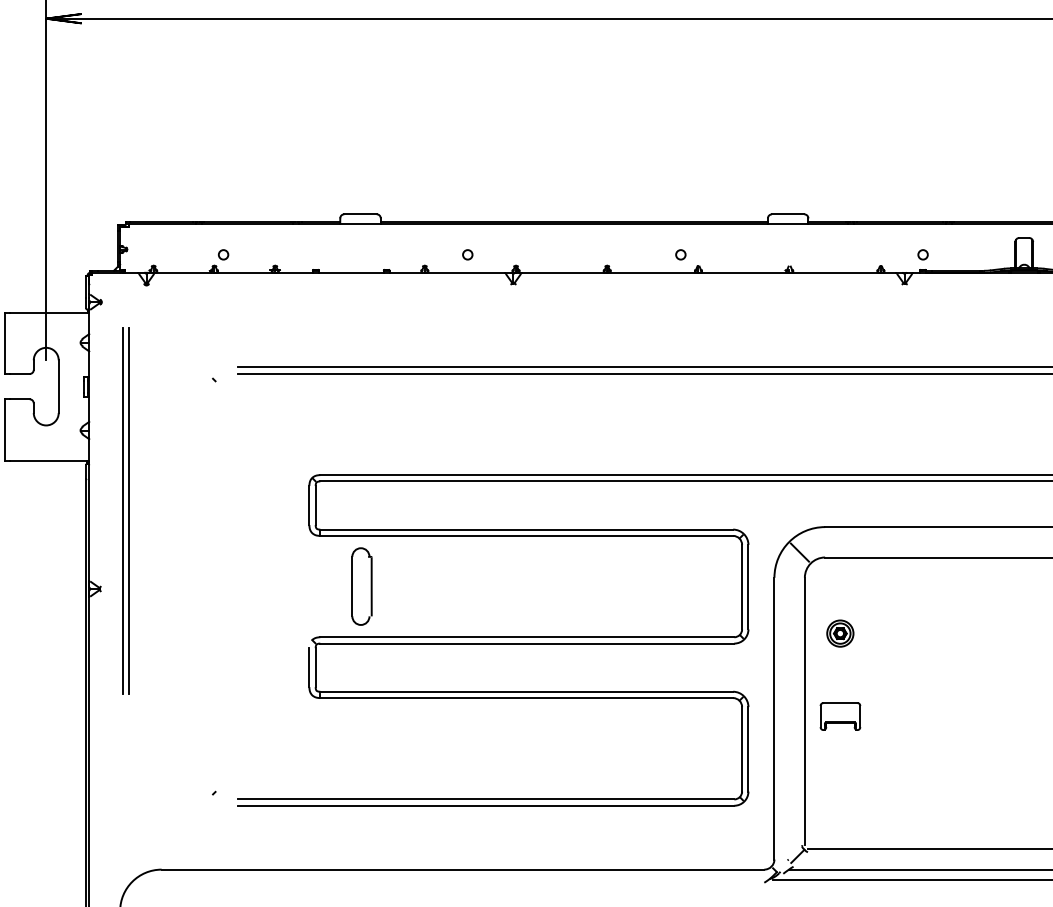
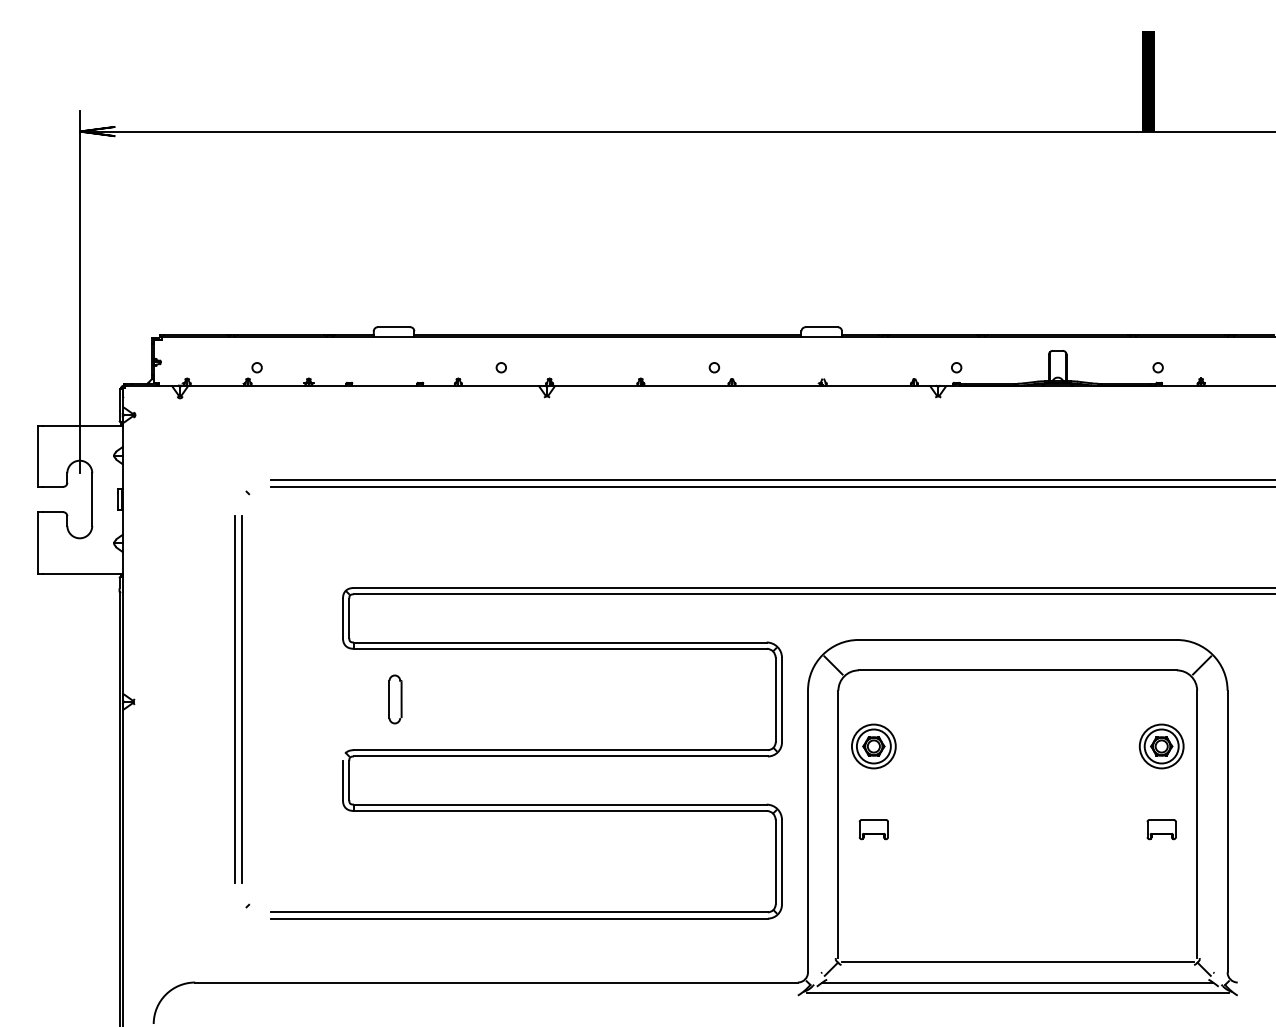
part: (125, 510) -> (238, 699), moved
part: (361, 586) -> (395, 699), size x0.62
part: (839, 633) -> (873, 746), size x1.67
part: (839, 716) -> (873, 829), size x0.71

